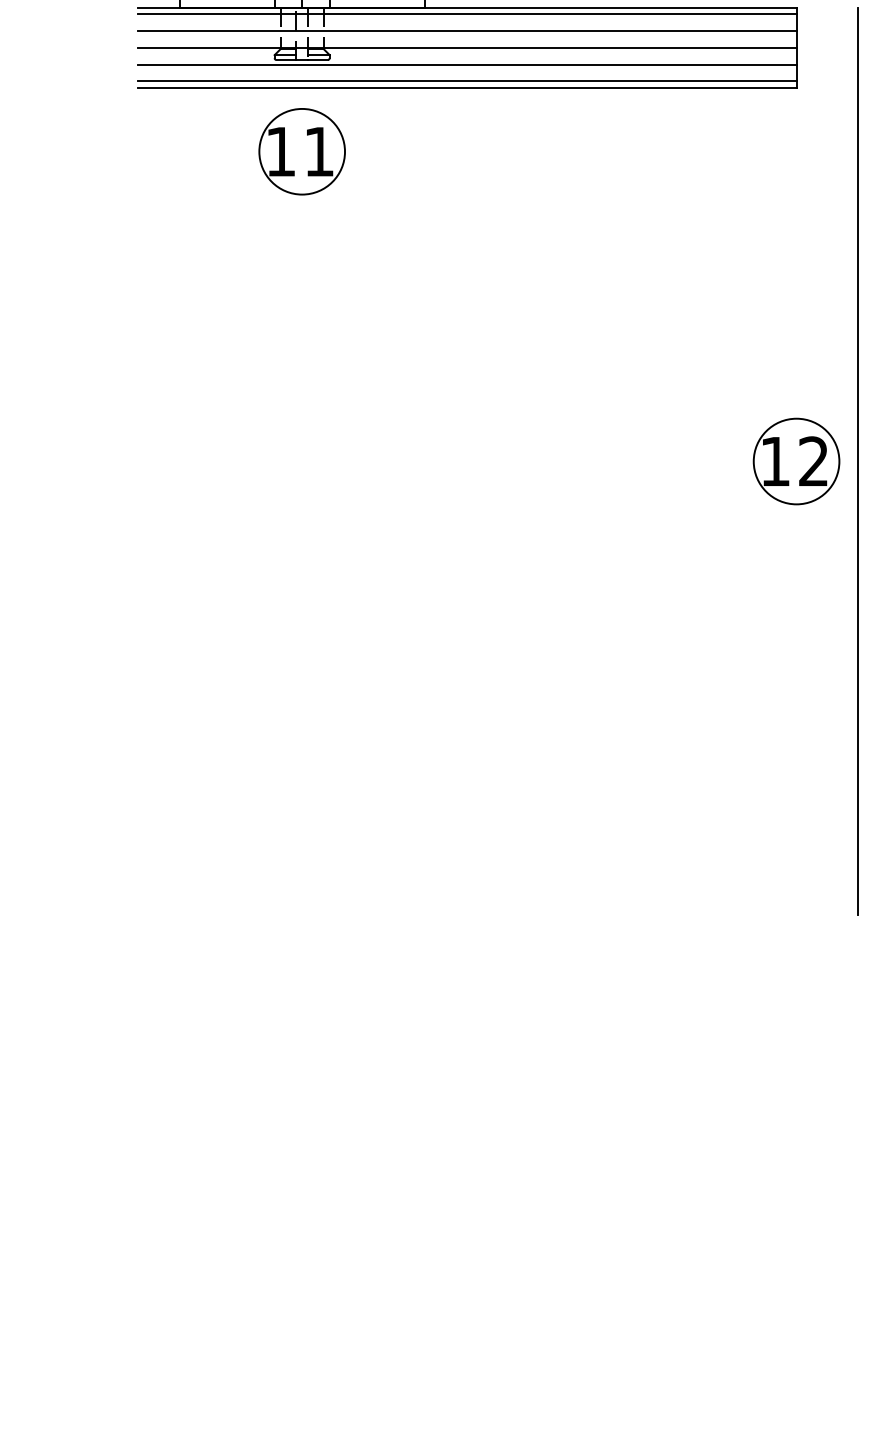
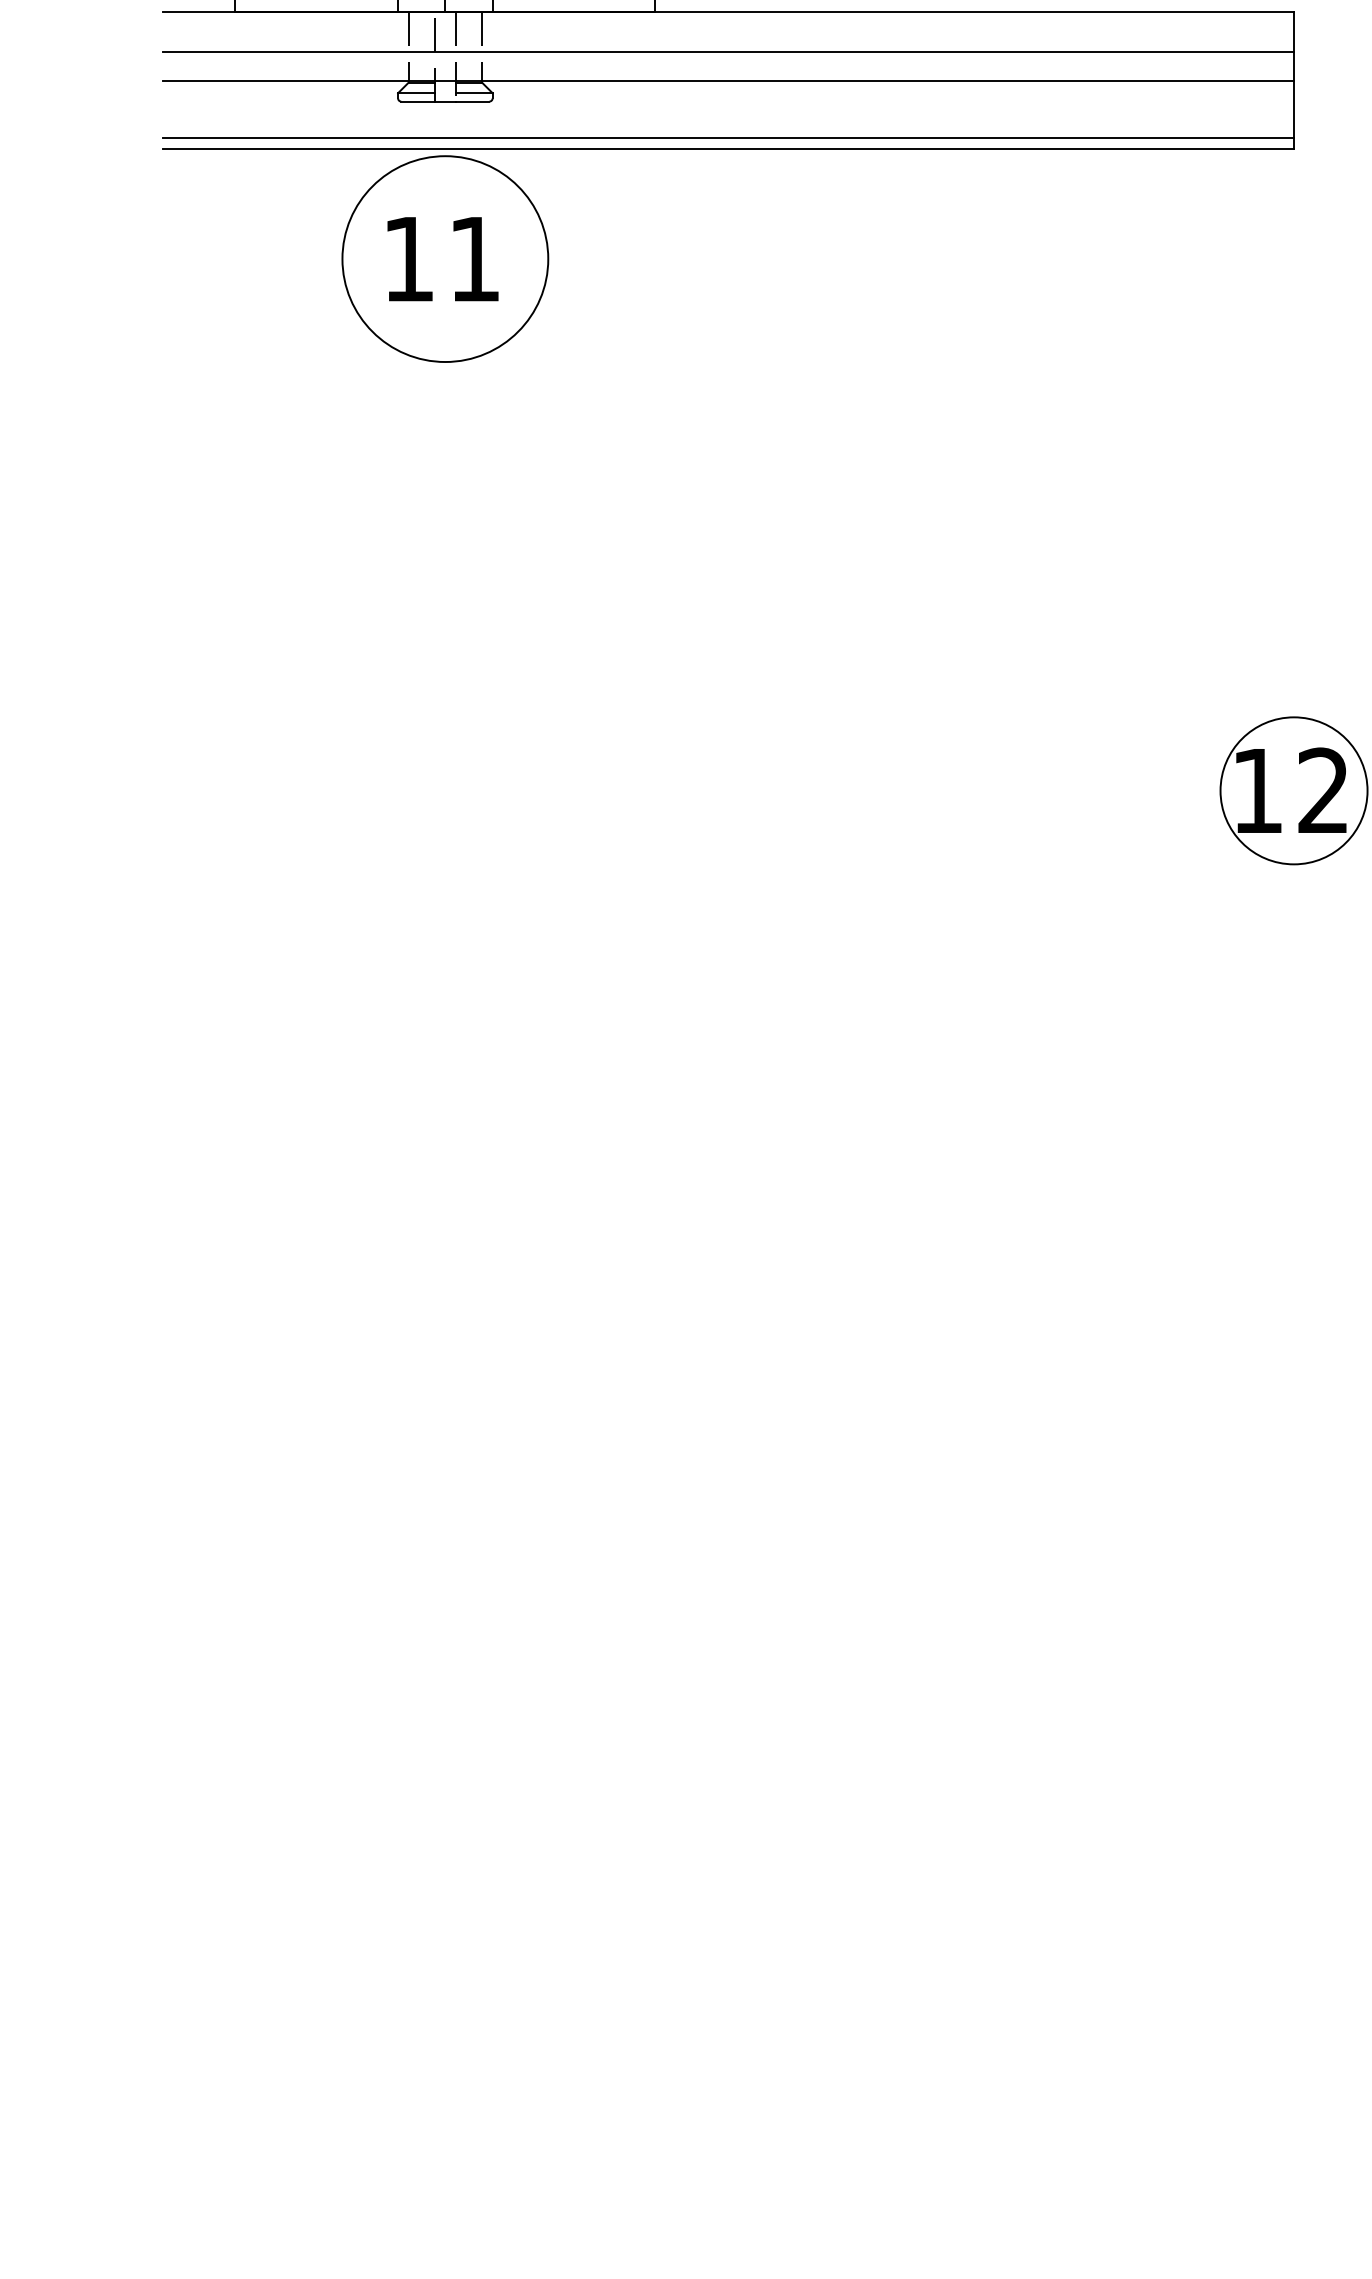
line: (466, 14) -> (727, 23), removed
line: (466, 64) -> (727, 109), removed
circle: (302, 151) -> (445, 258), size x1.4

